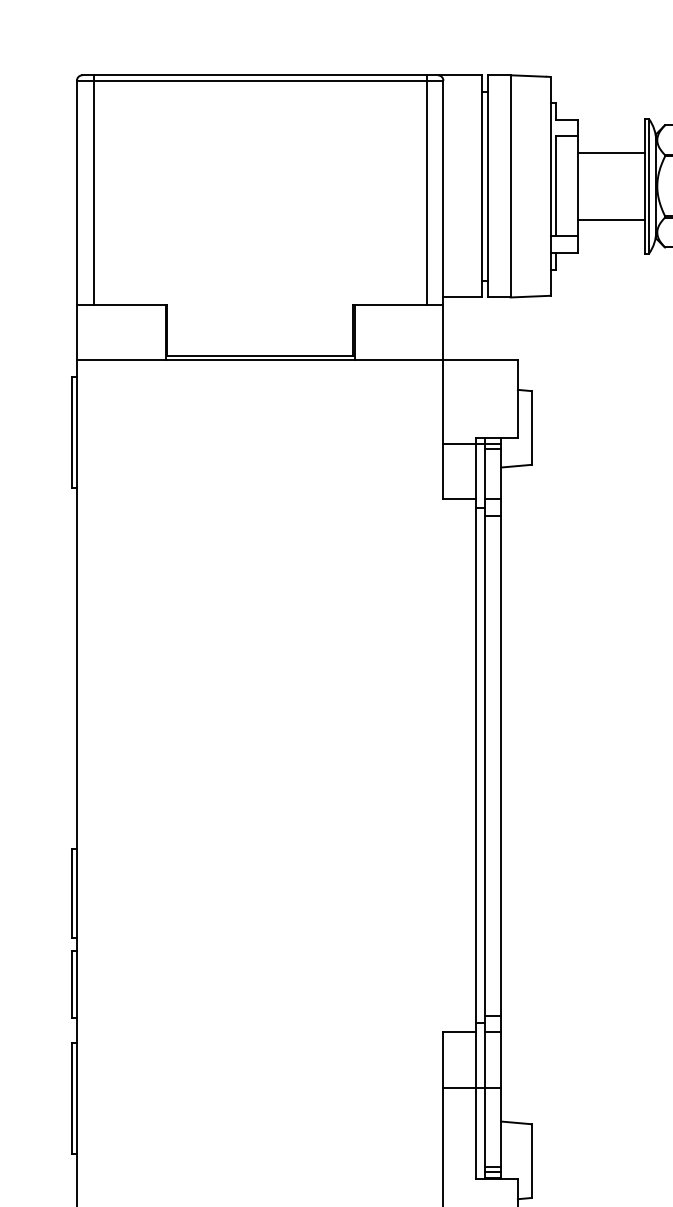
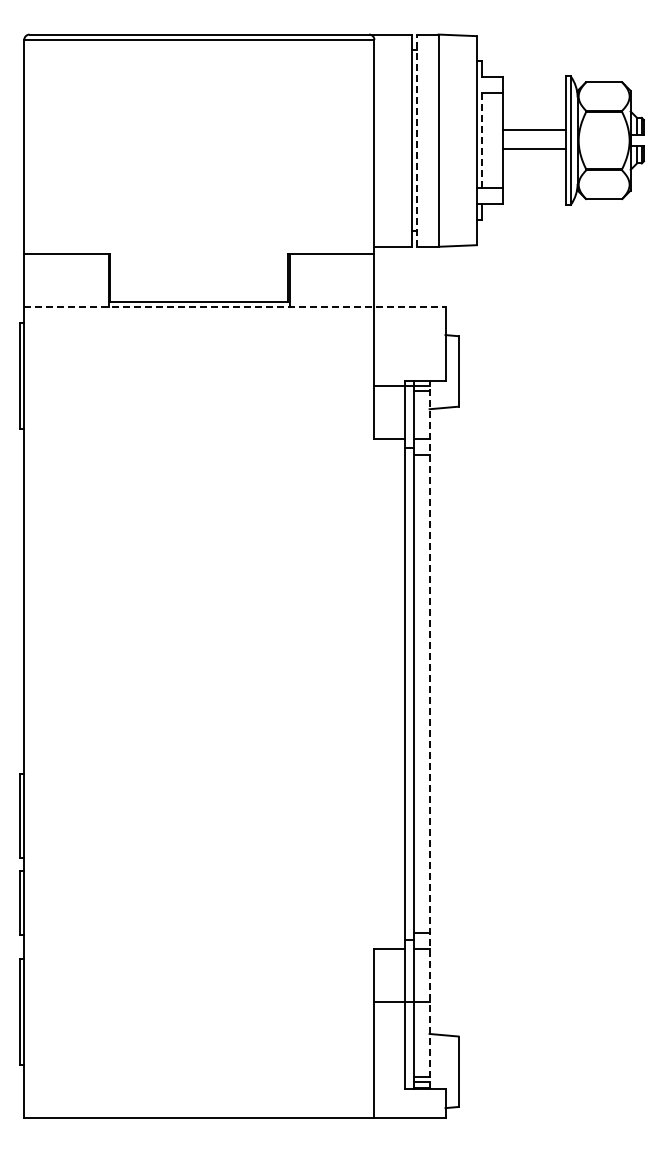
line: (611, 152) -> (534, 129), moved
line: (488, 186) -> (417, 140), solid -> dashed
line: (556, 186) -> (482, 140), solid -> dashed
line: (93, 189) -> (40, 143), removed
line: (426, 189) -> (358, 143), removed
line: (611, 219) -> (534, 148), moved
line: (296, 359) -> (234, 306), solid -> dashed
line: (501, 808) -> (429, 734), solid -> dashed

